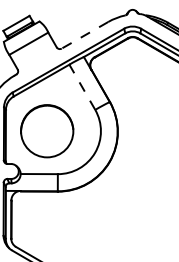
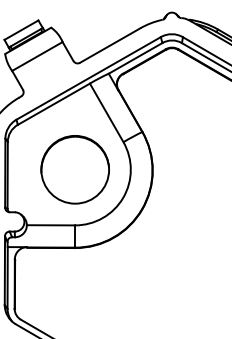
line: (85, 35) -> (110, 45), dashed -> solid
line: (82, 86) -> (106, 112), dashed -> solid
circle: (46, 131) -> (74, 169), moved

